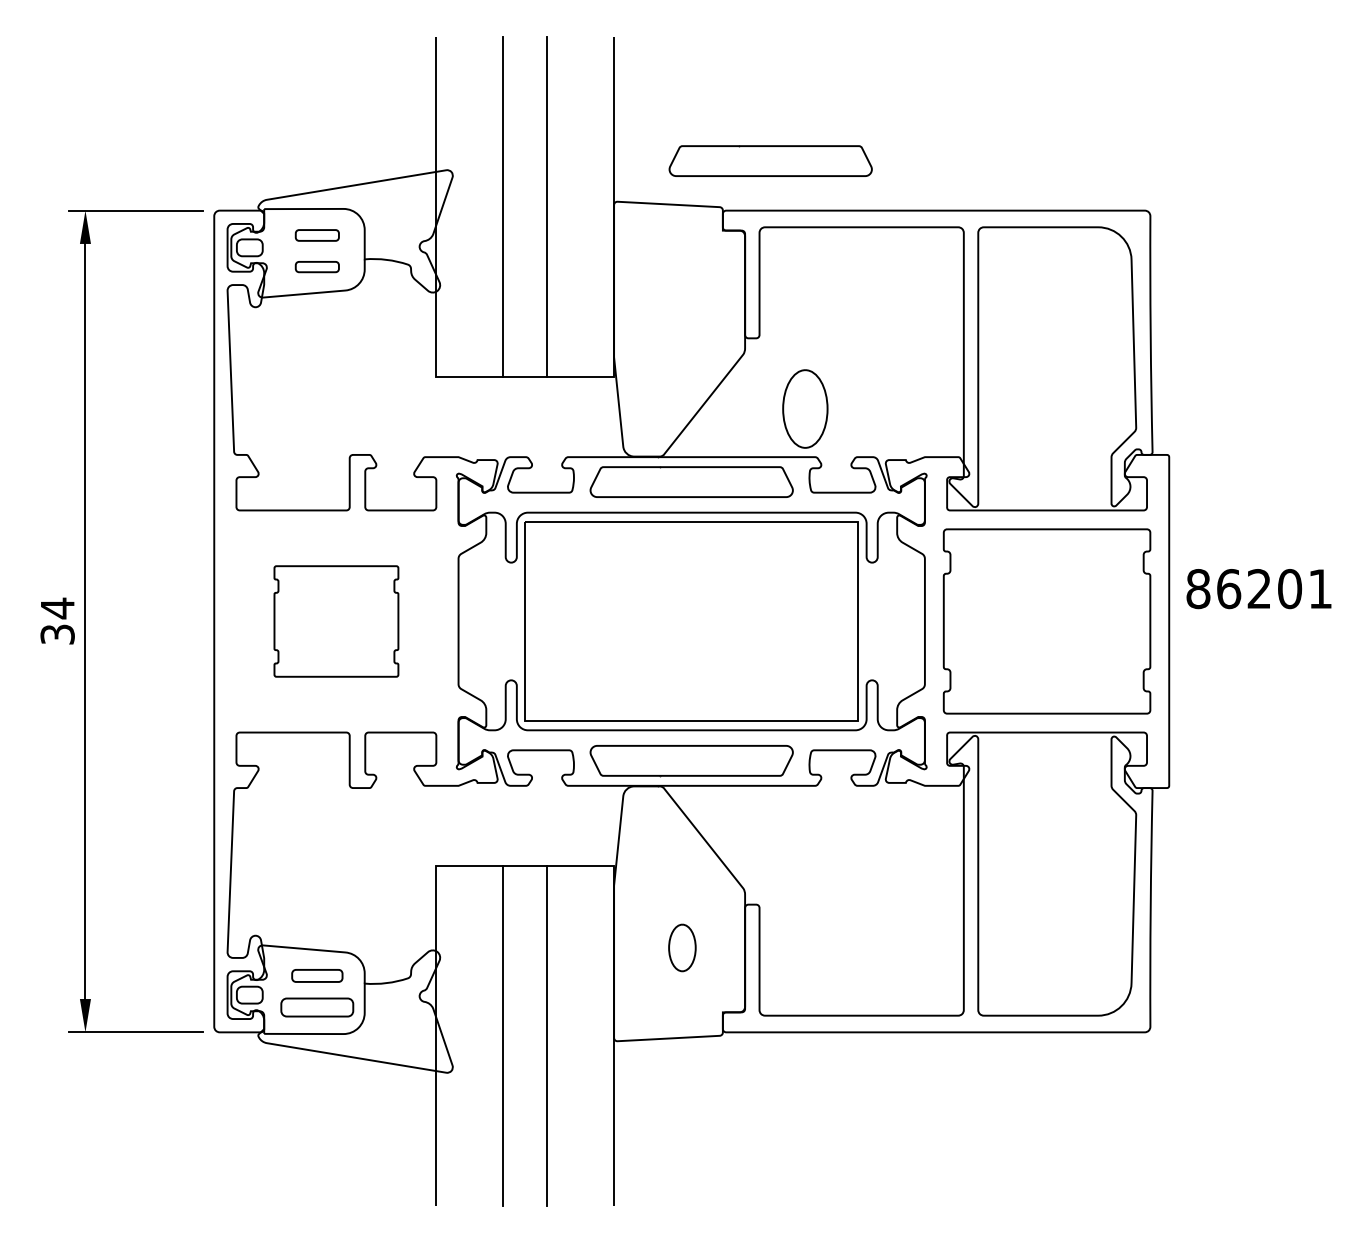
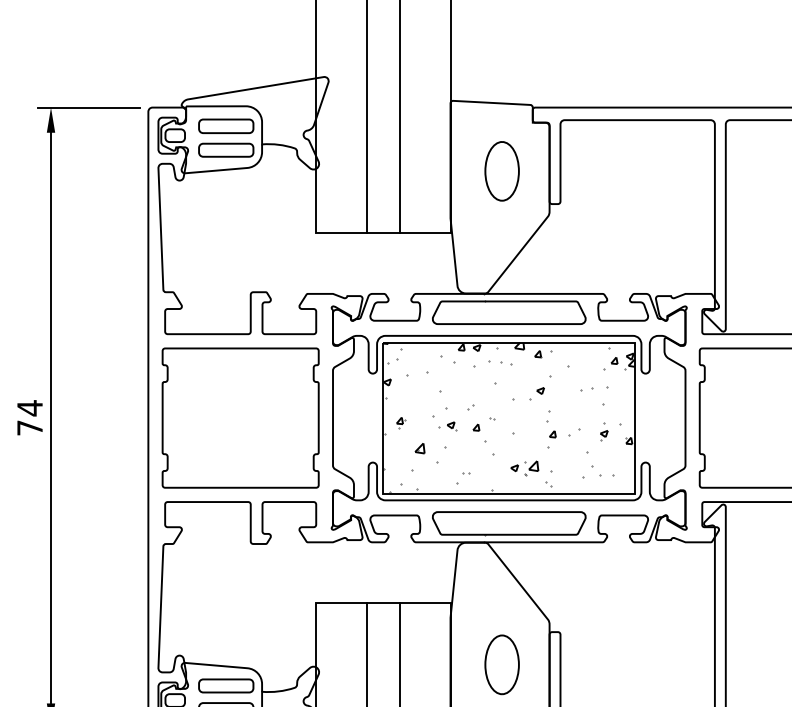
part: (770, 160) -> (568, 69), removed
part: (317, 235) -> (226, 126), size x1.67
part: (317, 266) -> (226, 149), size x1.67
part: (805, 408) -> (502, 170), moved
hatch: (691, 620) -> (509, 417), added
part: (336, 621) -> (240, 418), size x1.67
text: (57, 634) -> (29, 427), 34 -> 74
part: (682, 947) -> (502, 664), size x1.67
part: (317, 975) -> (226, 685), size x1.43

